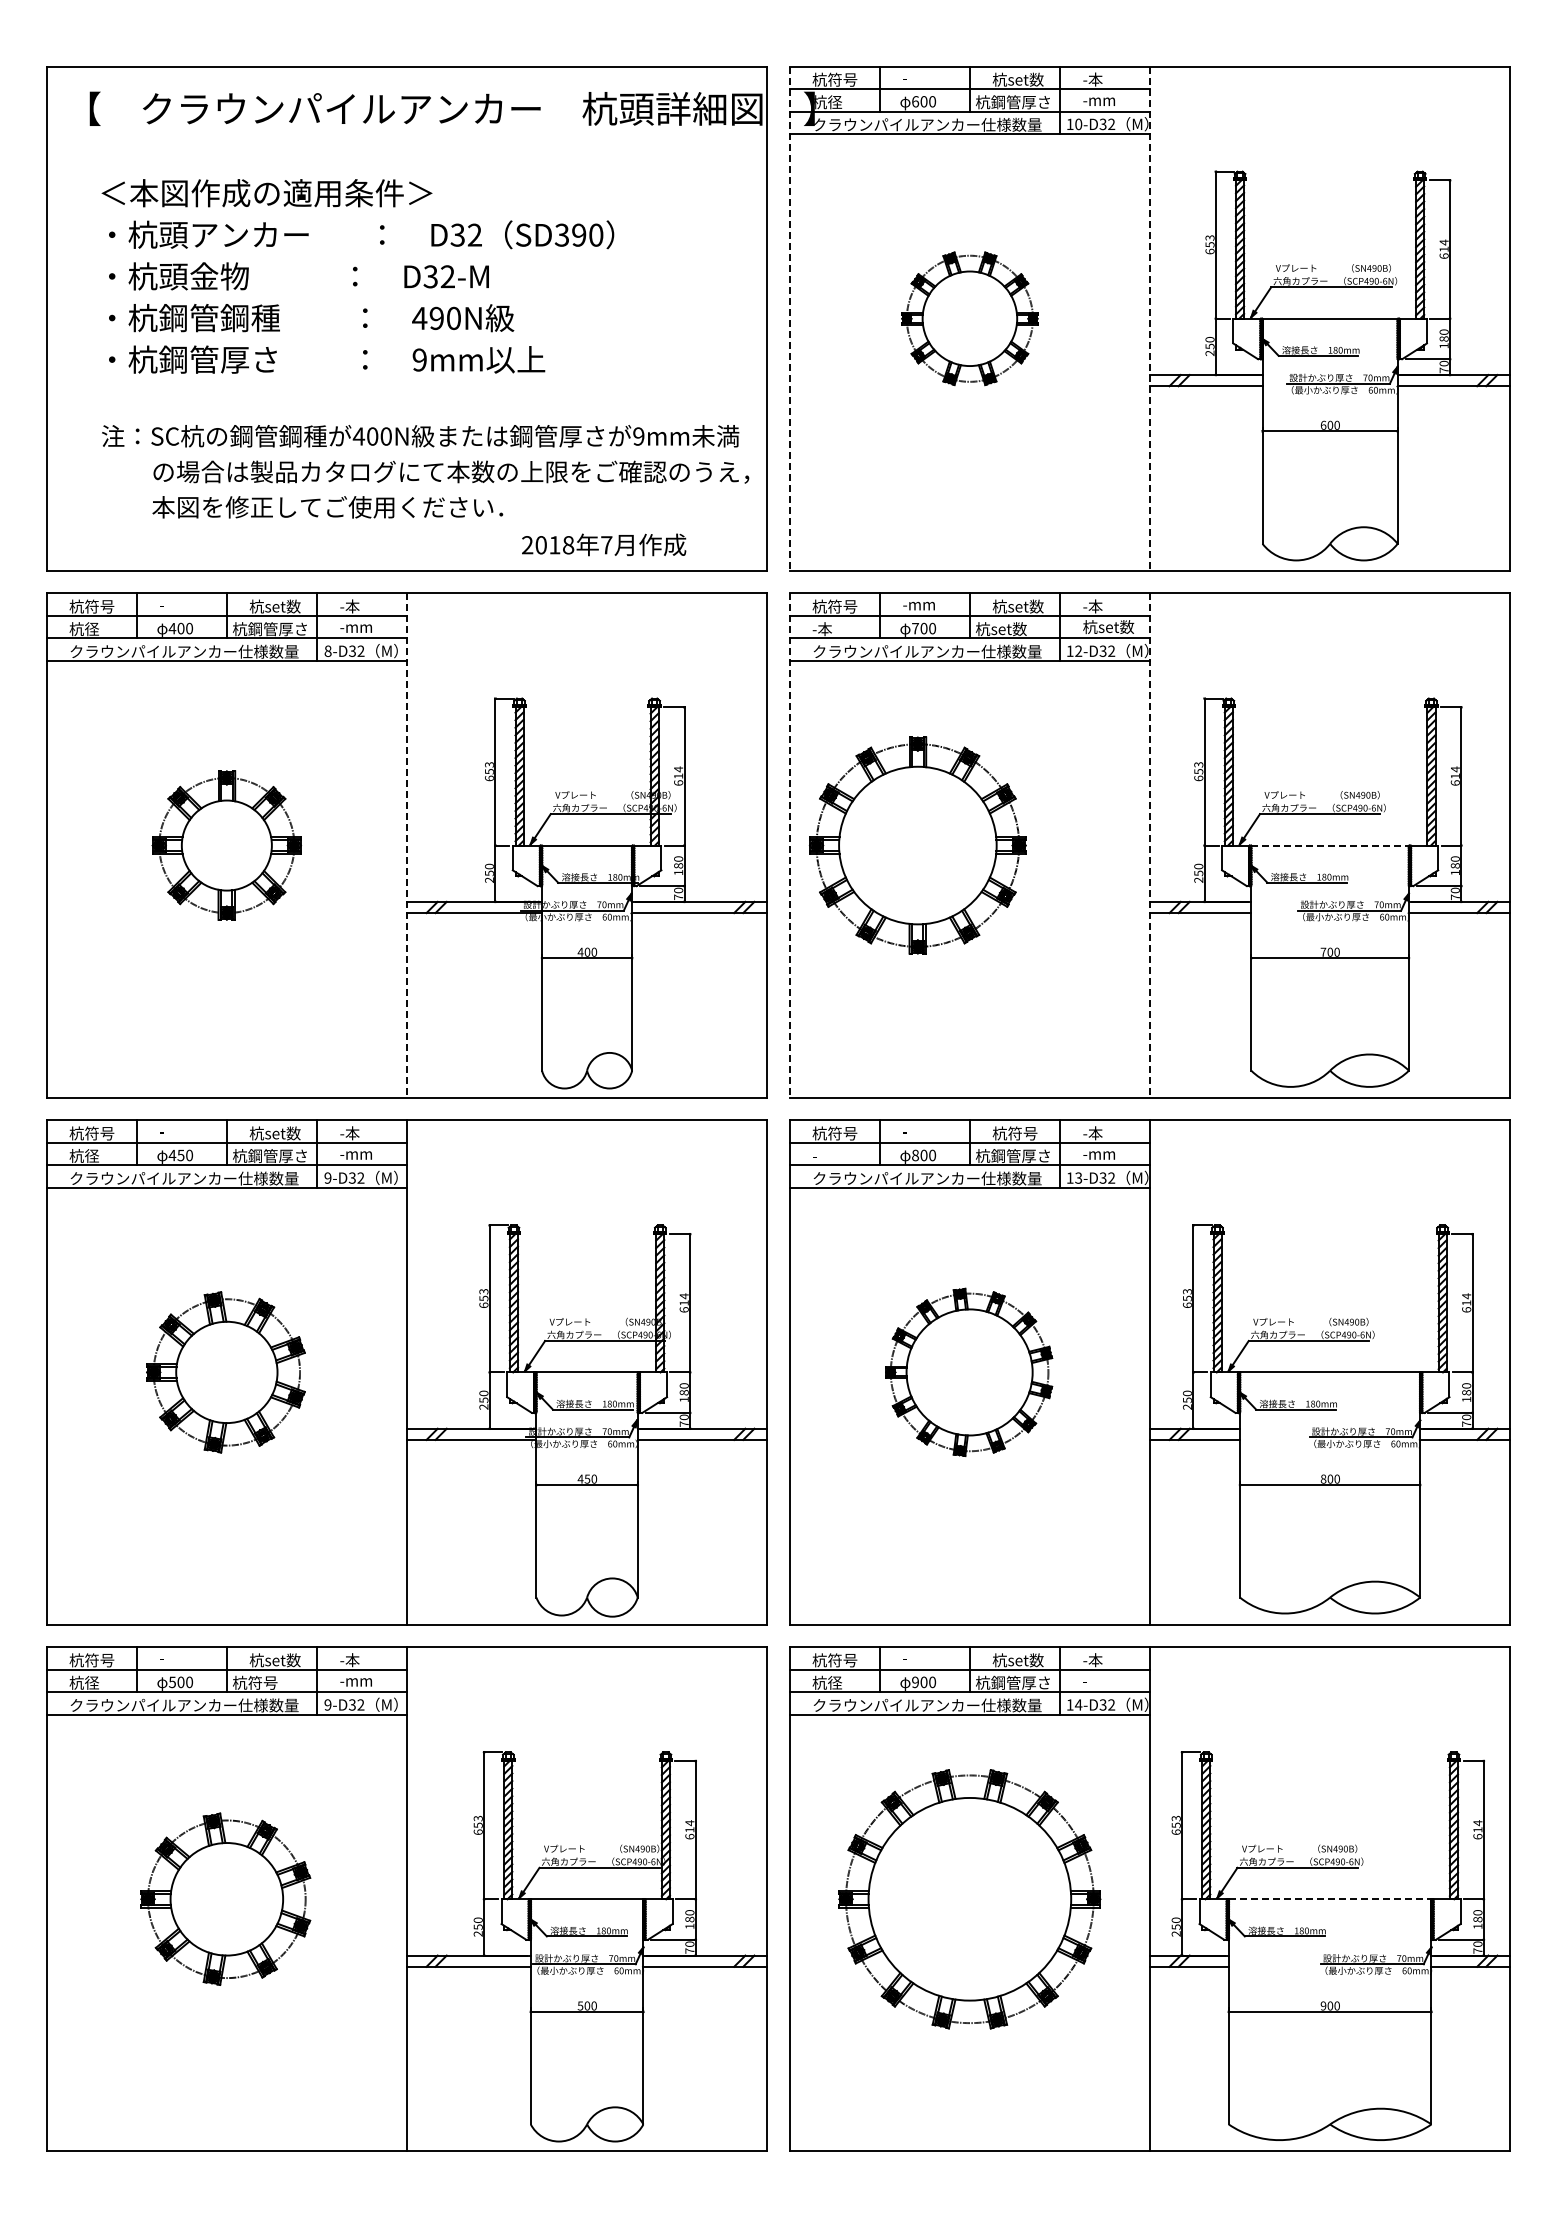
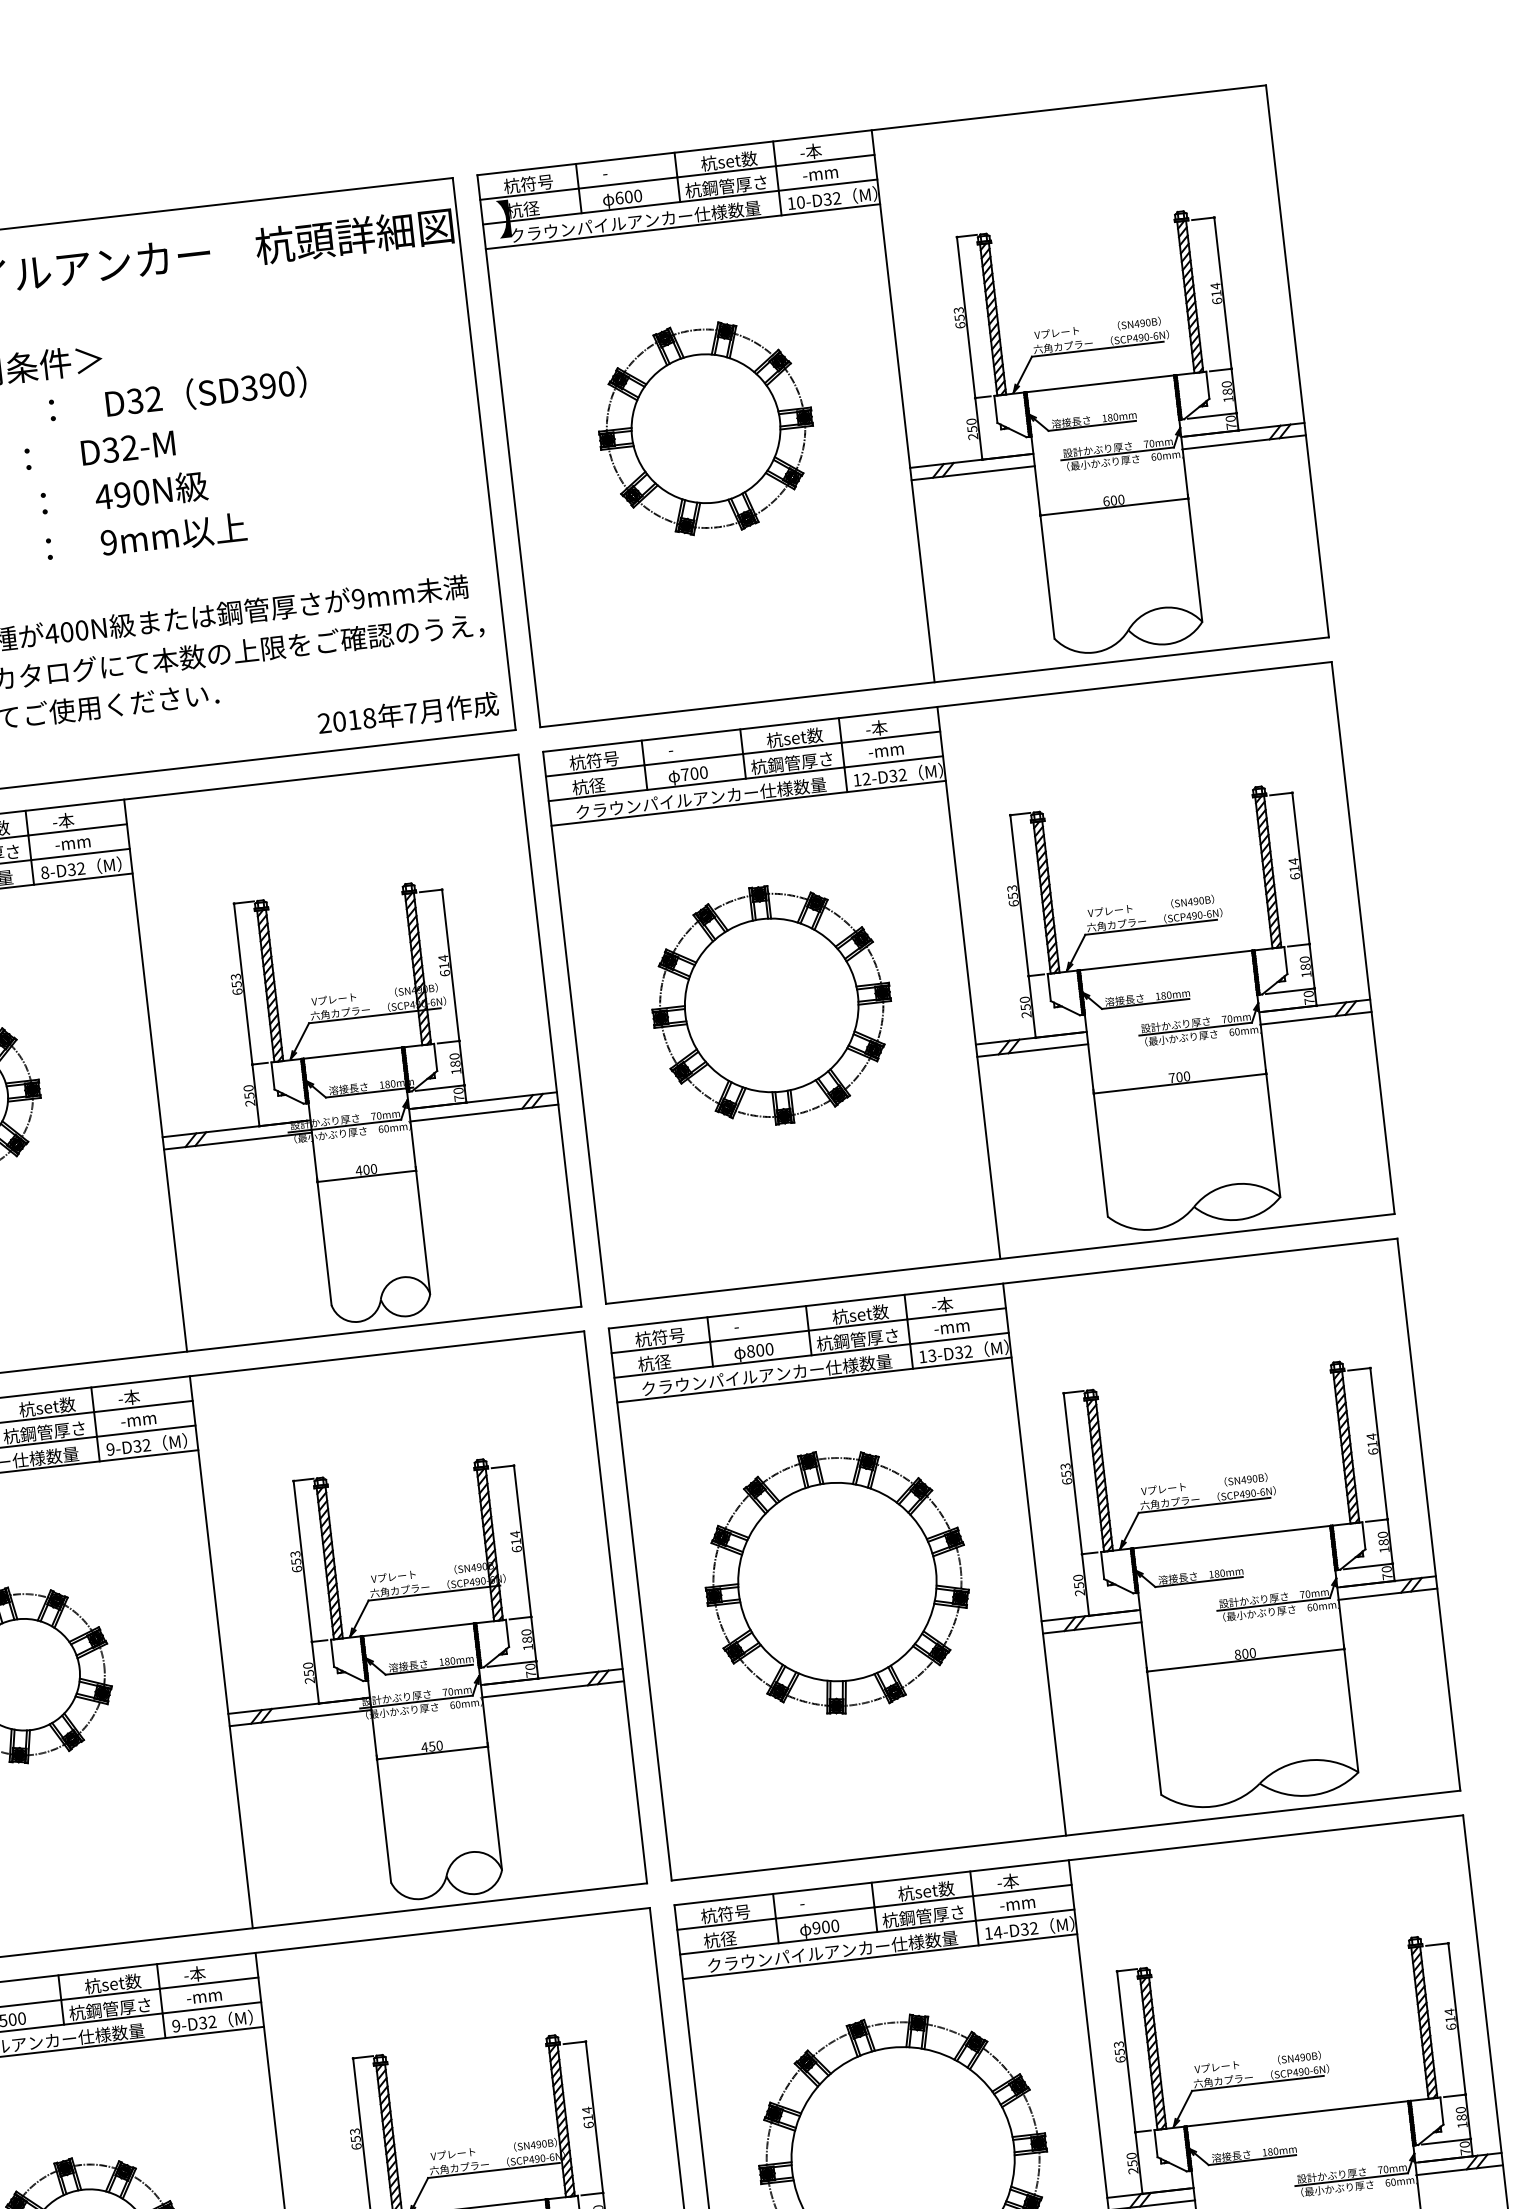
part: (969, 318) -> (705, 428), size x1.43
line: (789, 319) -> (508, 452), dashed -> solid
line: (1150, 319) -> (903, 407), dashed -> solid
text: (604, 544) -> (408, 712), moved
text: (918, 605) -> (685, 749), -mm -> -
text: (1108, 627) -> (896, 749), 杭set数 -> -mm
text: (827, 629) -> (588, 786), -本 -> 杭径
text: (1020, 629) -> (800, 762), 杭set数 -> 杭鋼管厚さ
part: (917, 845) -> (771, 1005), moved
line: (1330, 845) -> (1166, 960), dashed -> solid
line: (406, 846) -> (155, 1076), dashed -> solid
line: (789, 846) -> (574, 1028), dashed -> solid
line: (1150, 846) -> (969, 983), dashed -> solid
text: (1025, 1133) -> (868, 1313), 杭符号 -> 杭set数
text: (827, 1155) -> (654, 1362), - -> 杭径
part: (968, 1372) -> (835, 1582), size x1.43
text: (277, 1682) -> (118, 2007), 杭符号 -> 杭鋼管厚さ
text: (1098, 1682) -> (1016, 1905), - -> -mm
line: (1330, 1899) -> (1297, 2113), dashed -> solid

